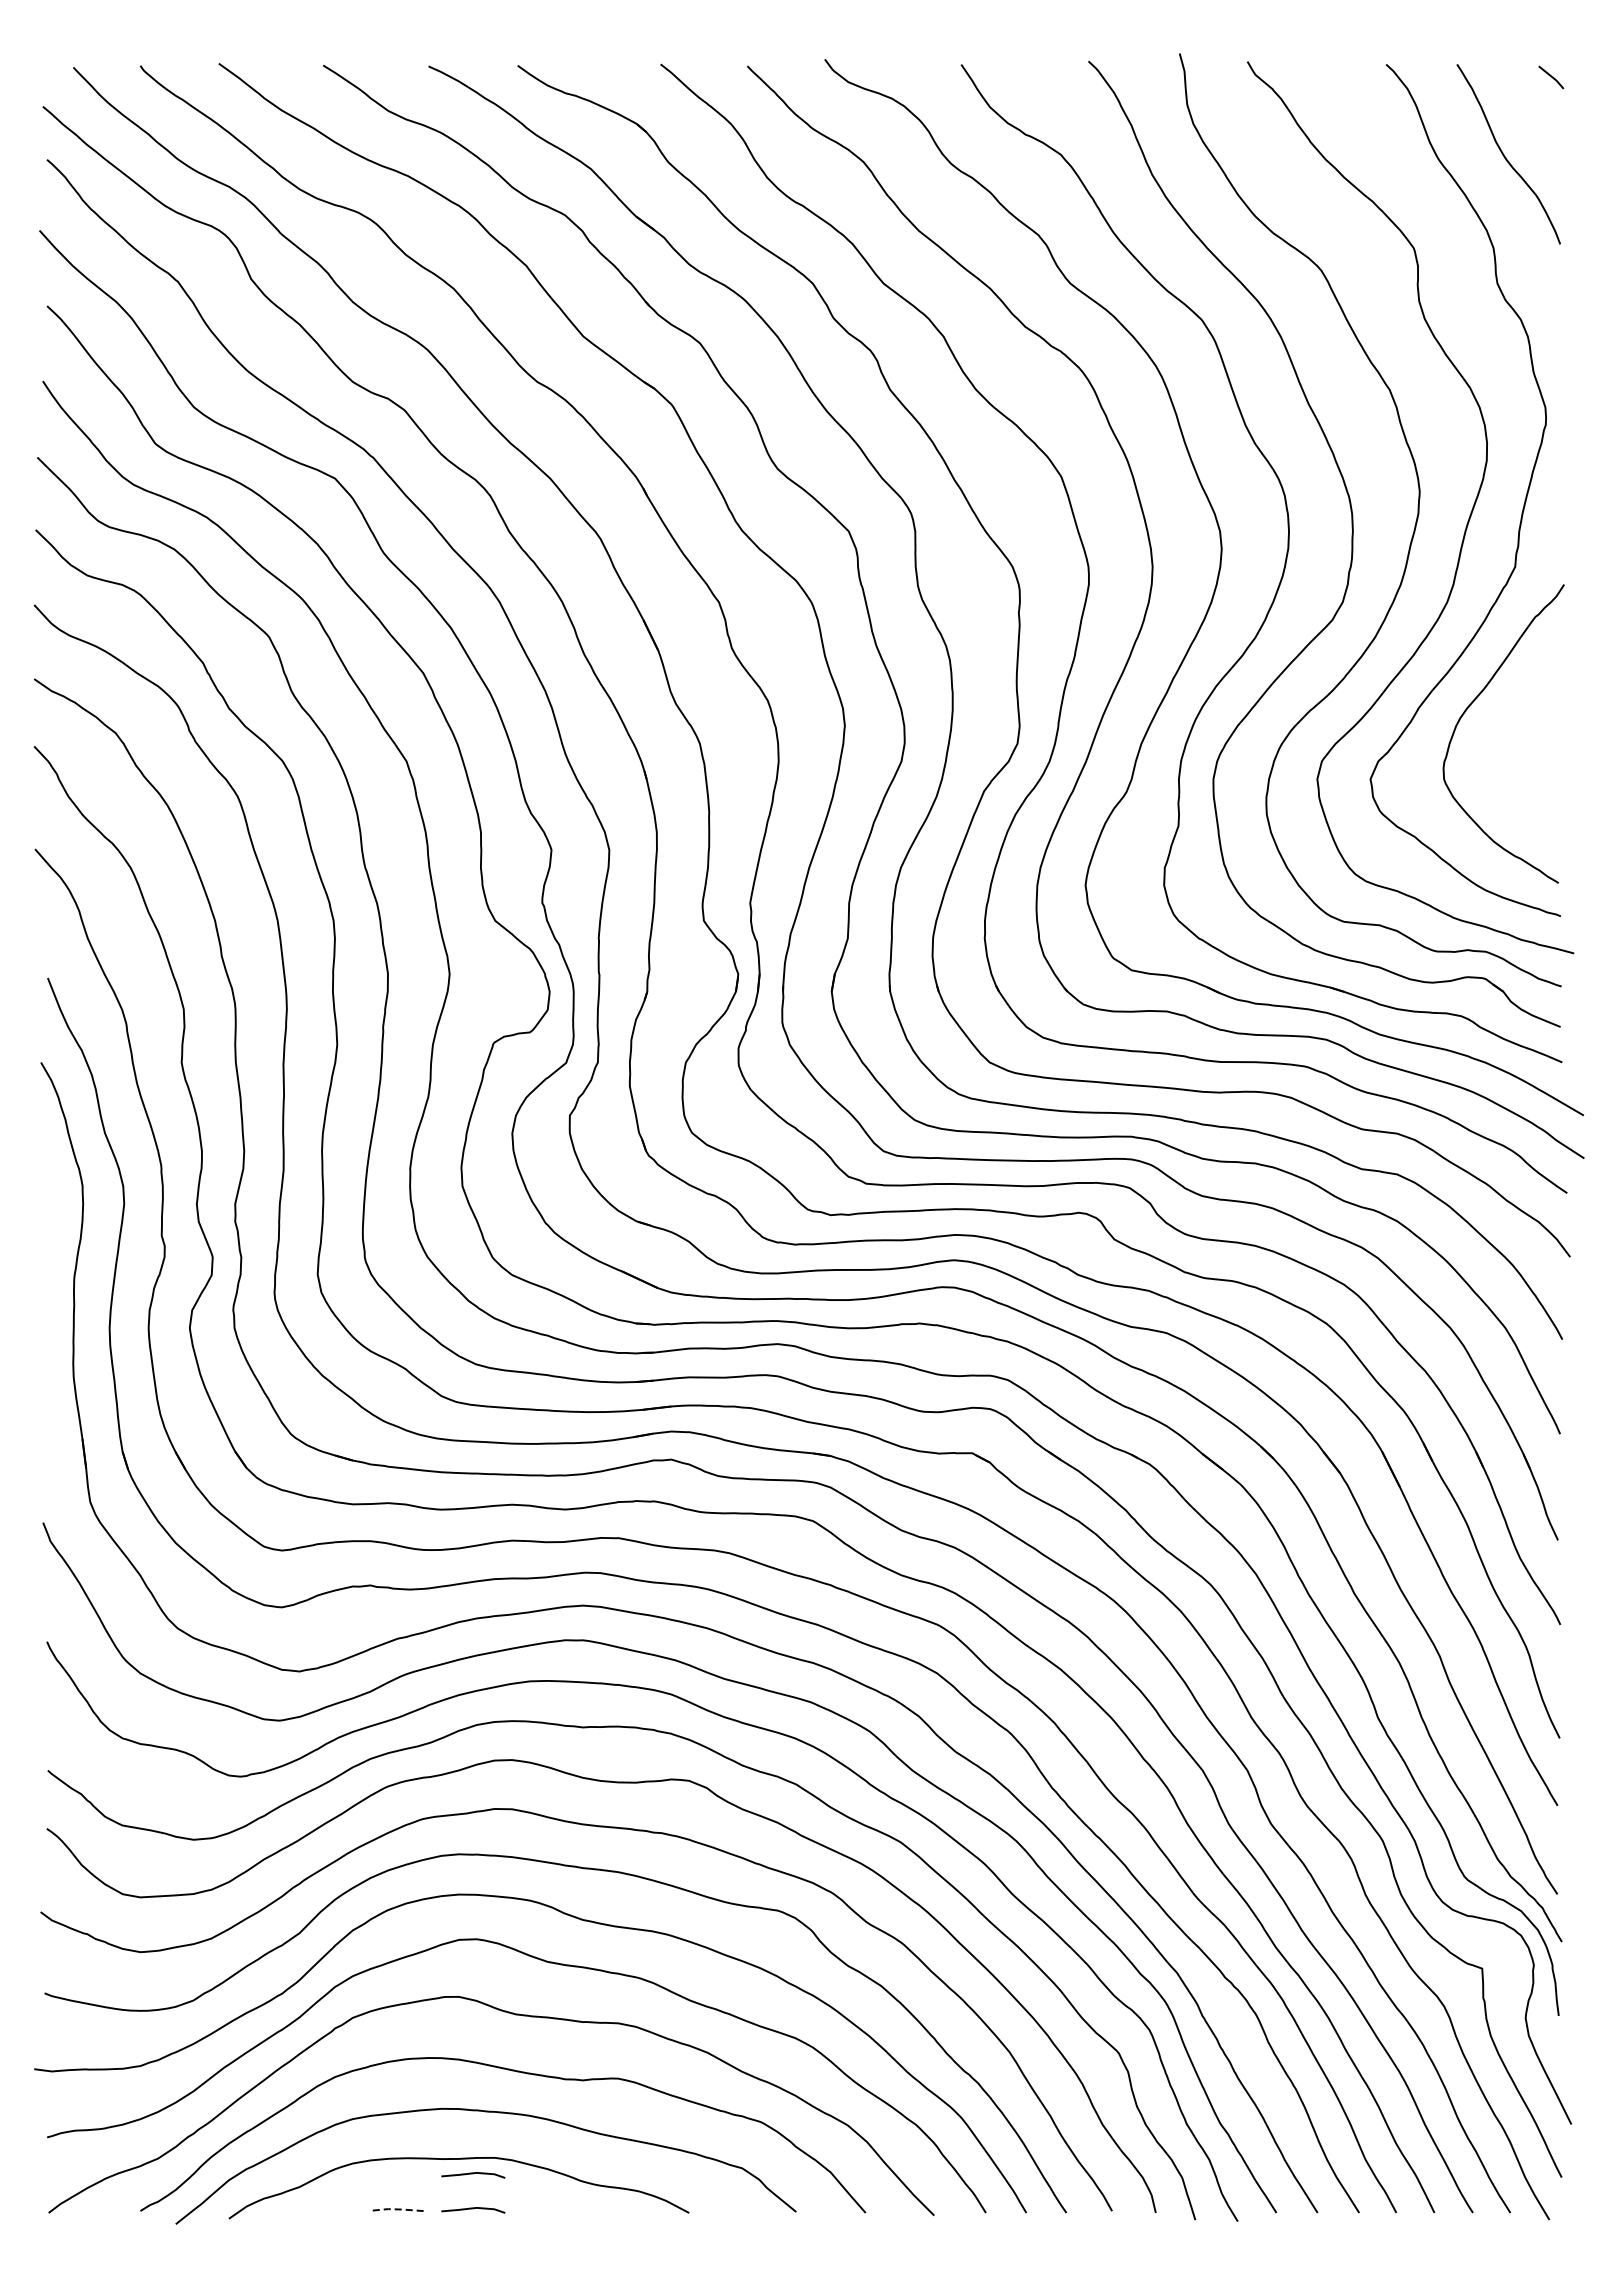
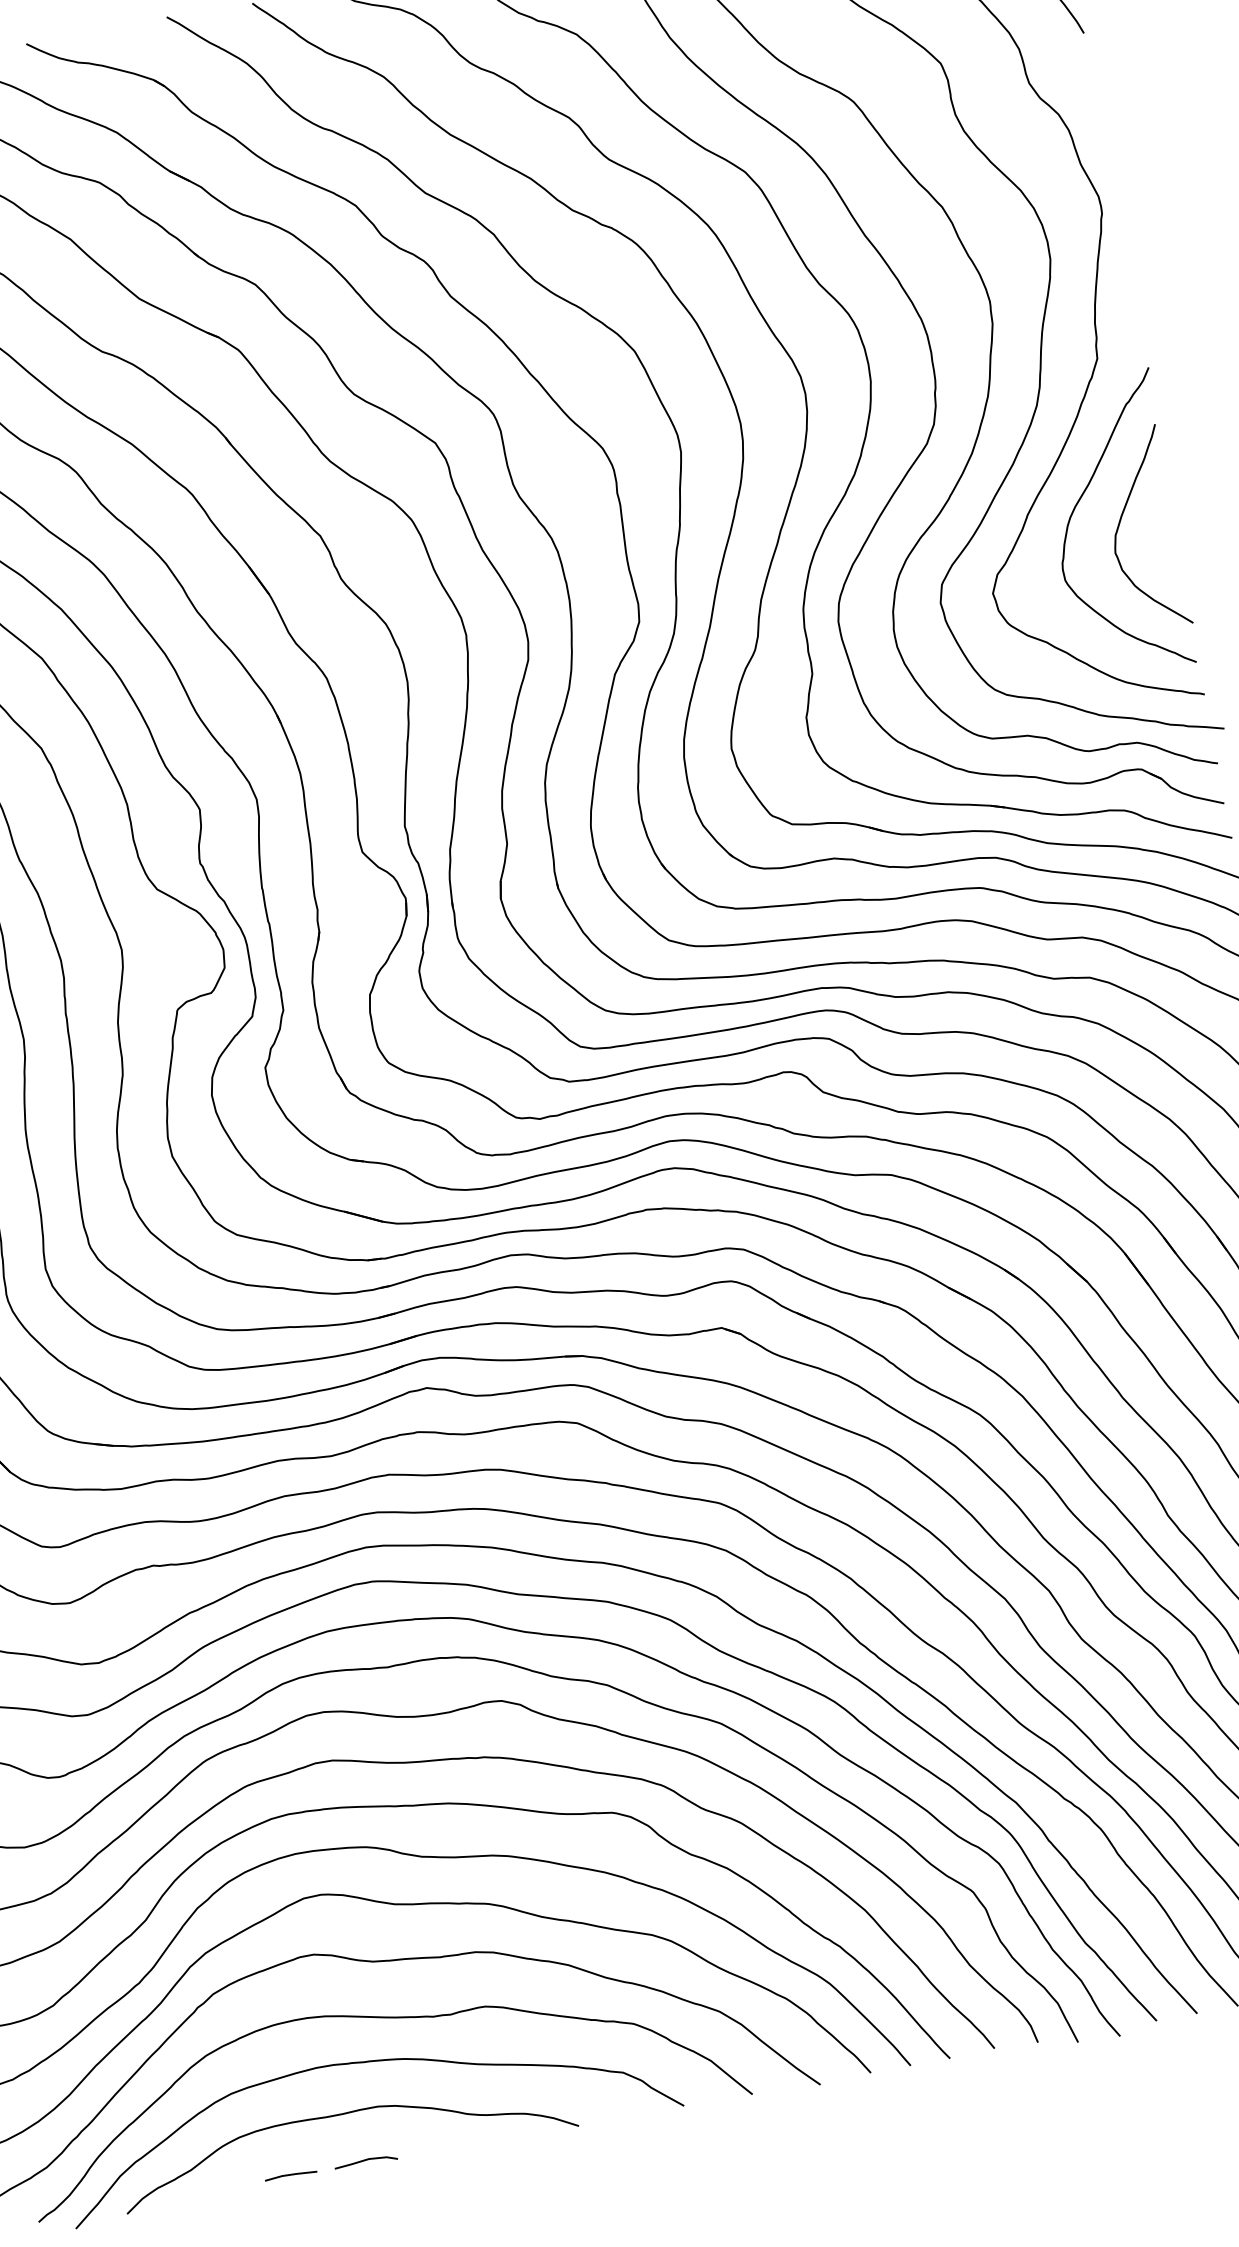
curve: (1509, 731) -> (1121, 521), added
line: (473, 2174) -> (359, 2126), removed
line: (396, 2209) -> (290, 2174), dashed -> solid

